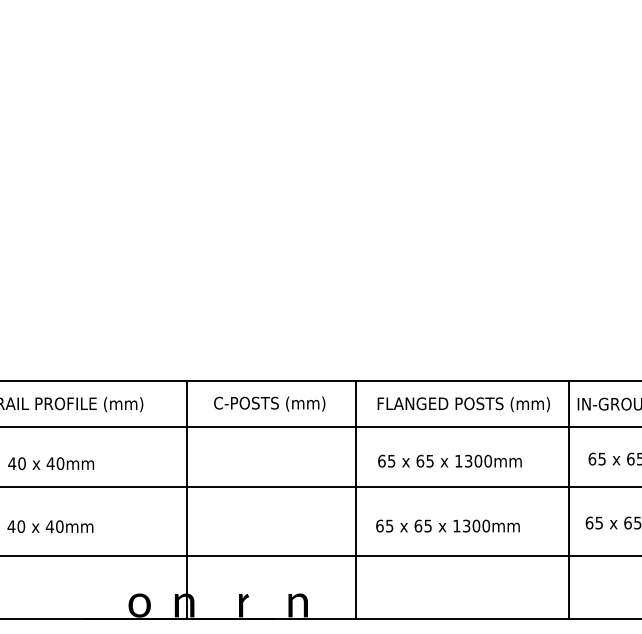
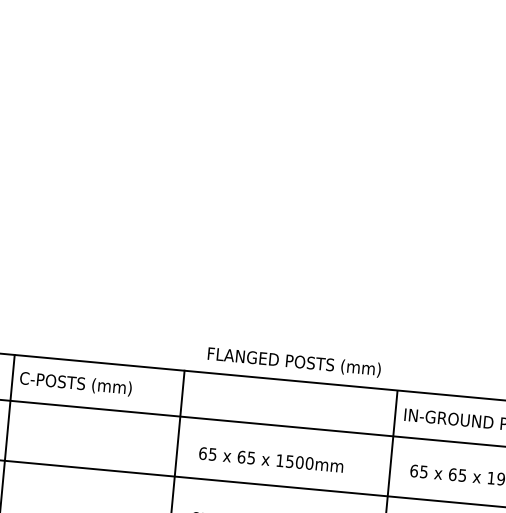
text: (269, 403) -> (75, 383), moved
text: (463, 404) -> (294, 362), moved
text: (468, 460) -> (289, 460), 1300mm -> 1500mm

